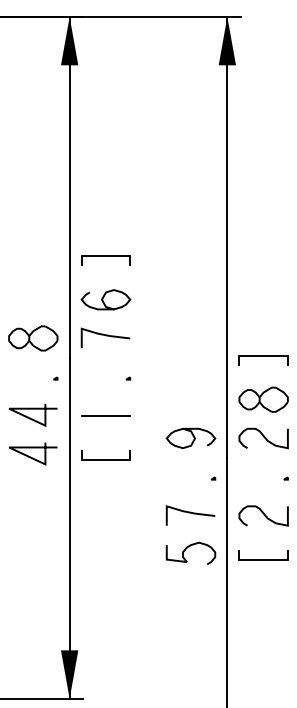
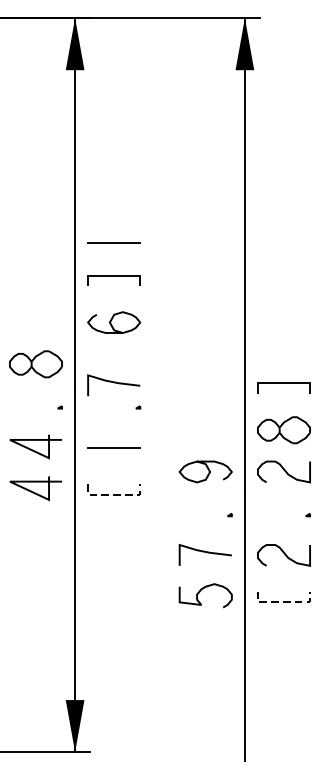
line: (105, 225) -> (113, 242), added
curve: (105, 336) -> (113, 383), moved
line: (106, 459) -> (114, 494), solid -> dashed
line: (264, 559) -> (284, 602), solid -> dashed

